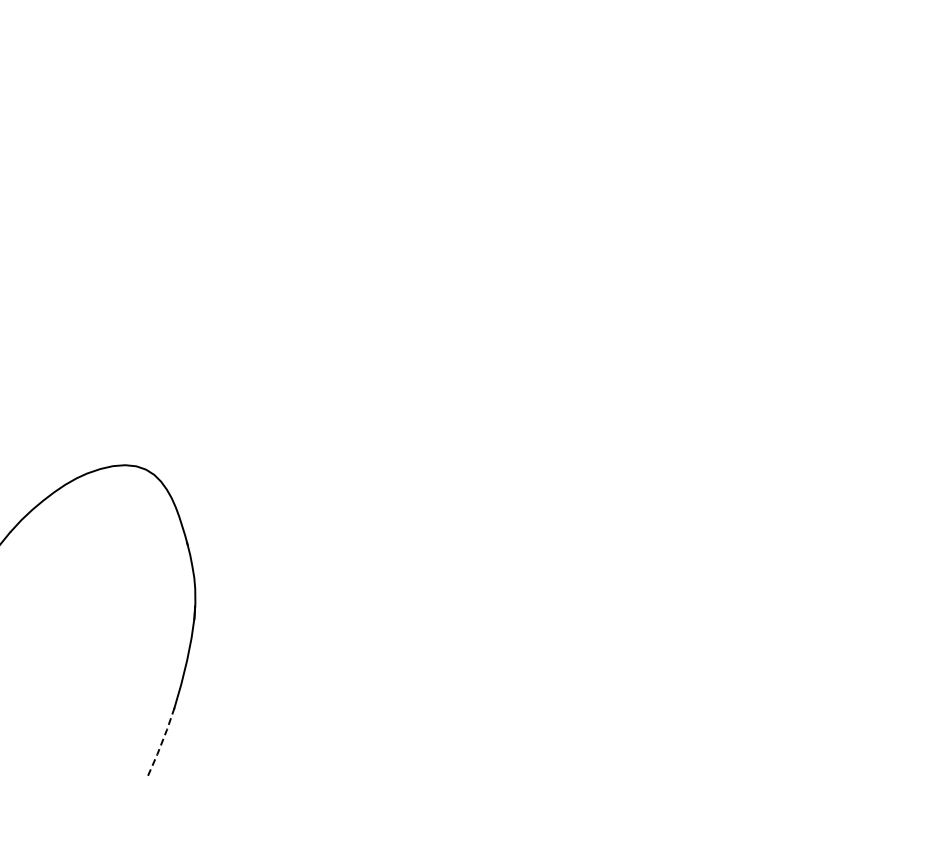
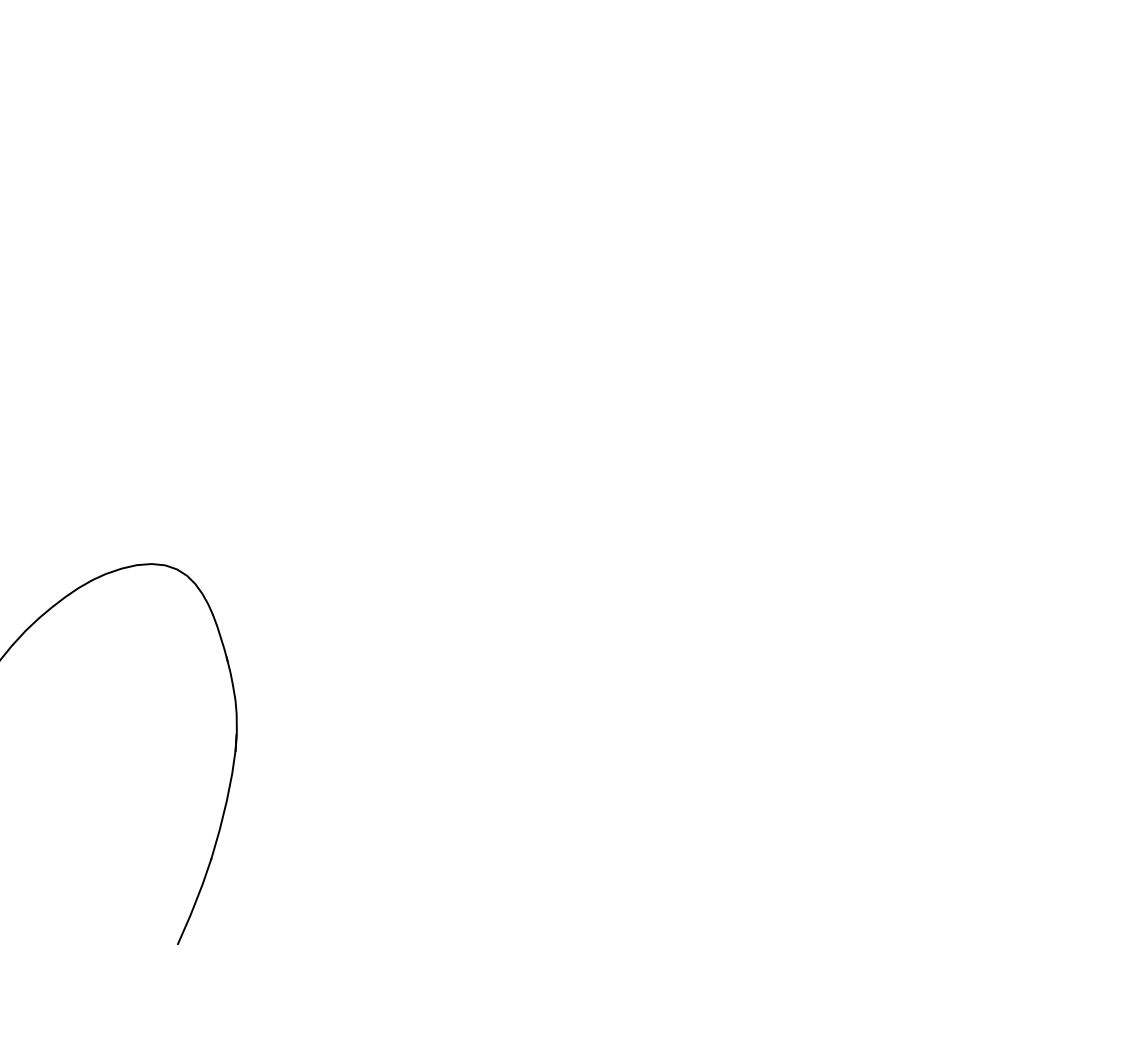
line: (161, 744) -> (195, 902), dashed -> solid

